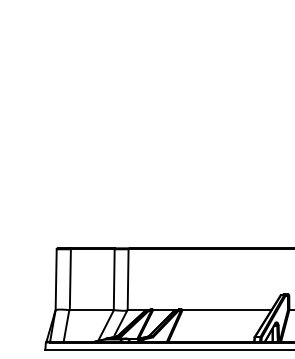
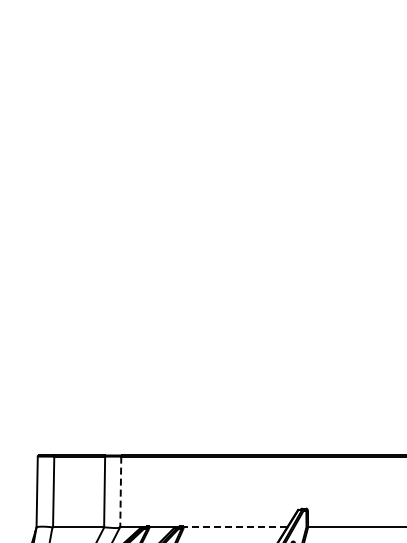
line: (127, 279) -> (120, 491), solid -> dashed
line: (226, 310) -> (235, 527), solid -> dashed

